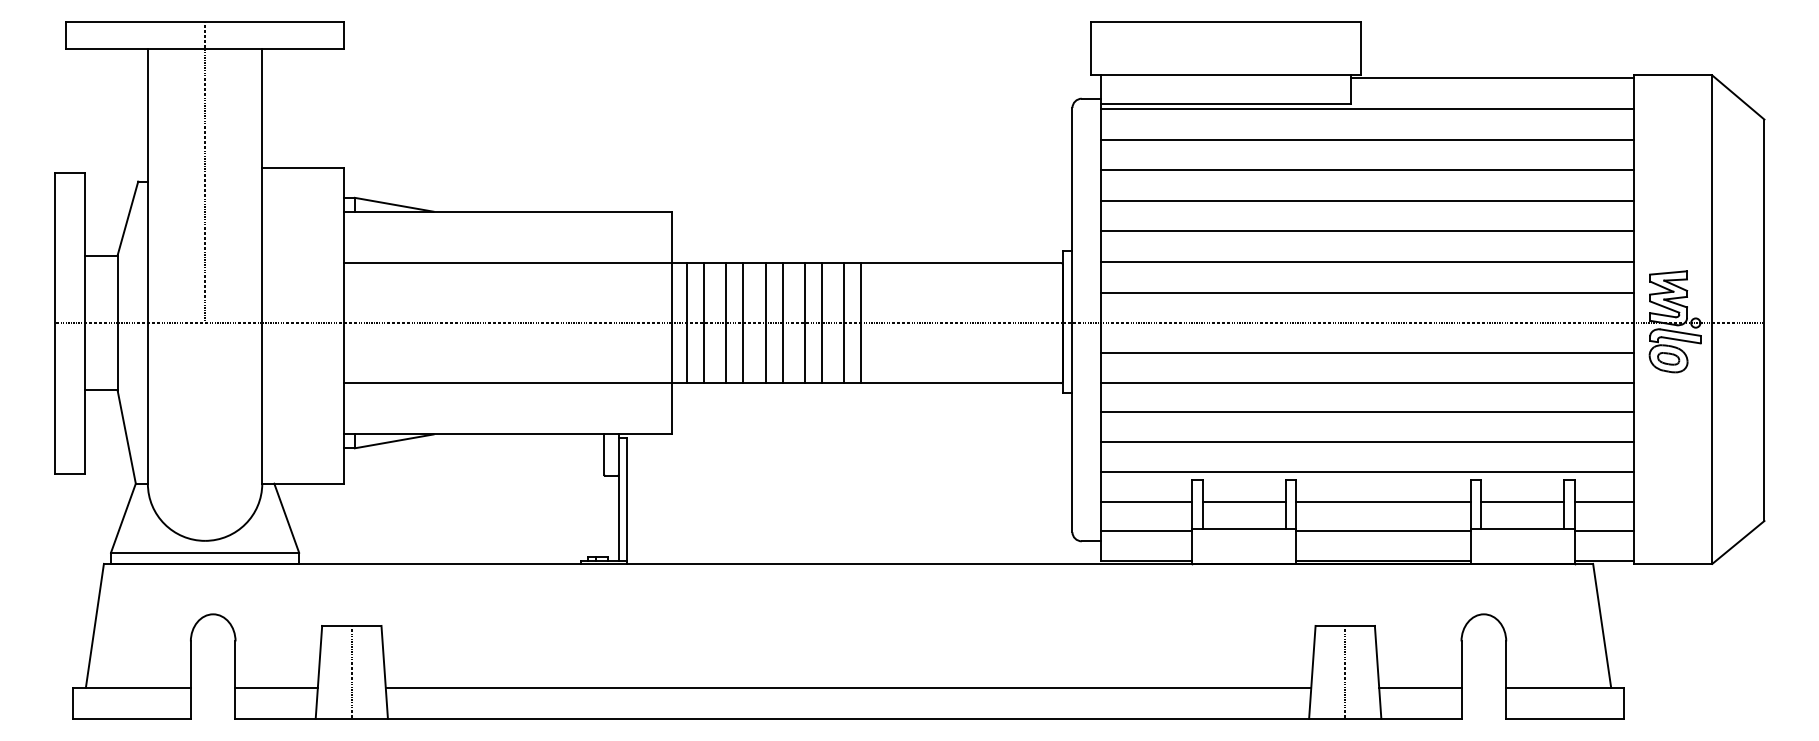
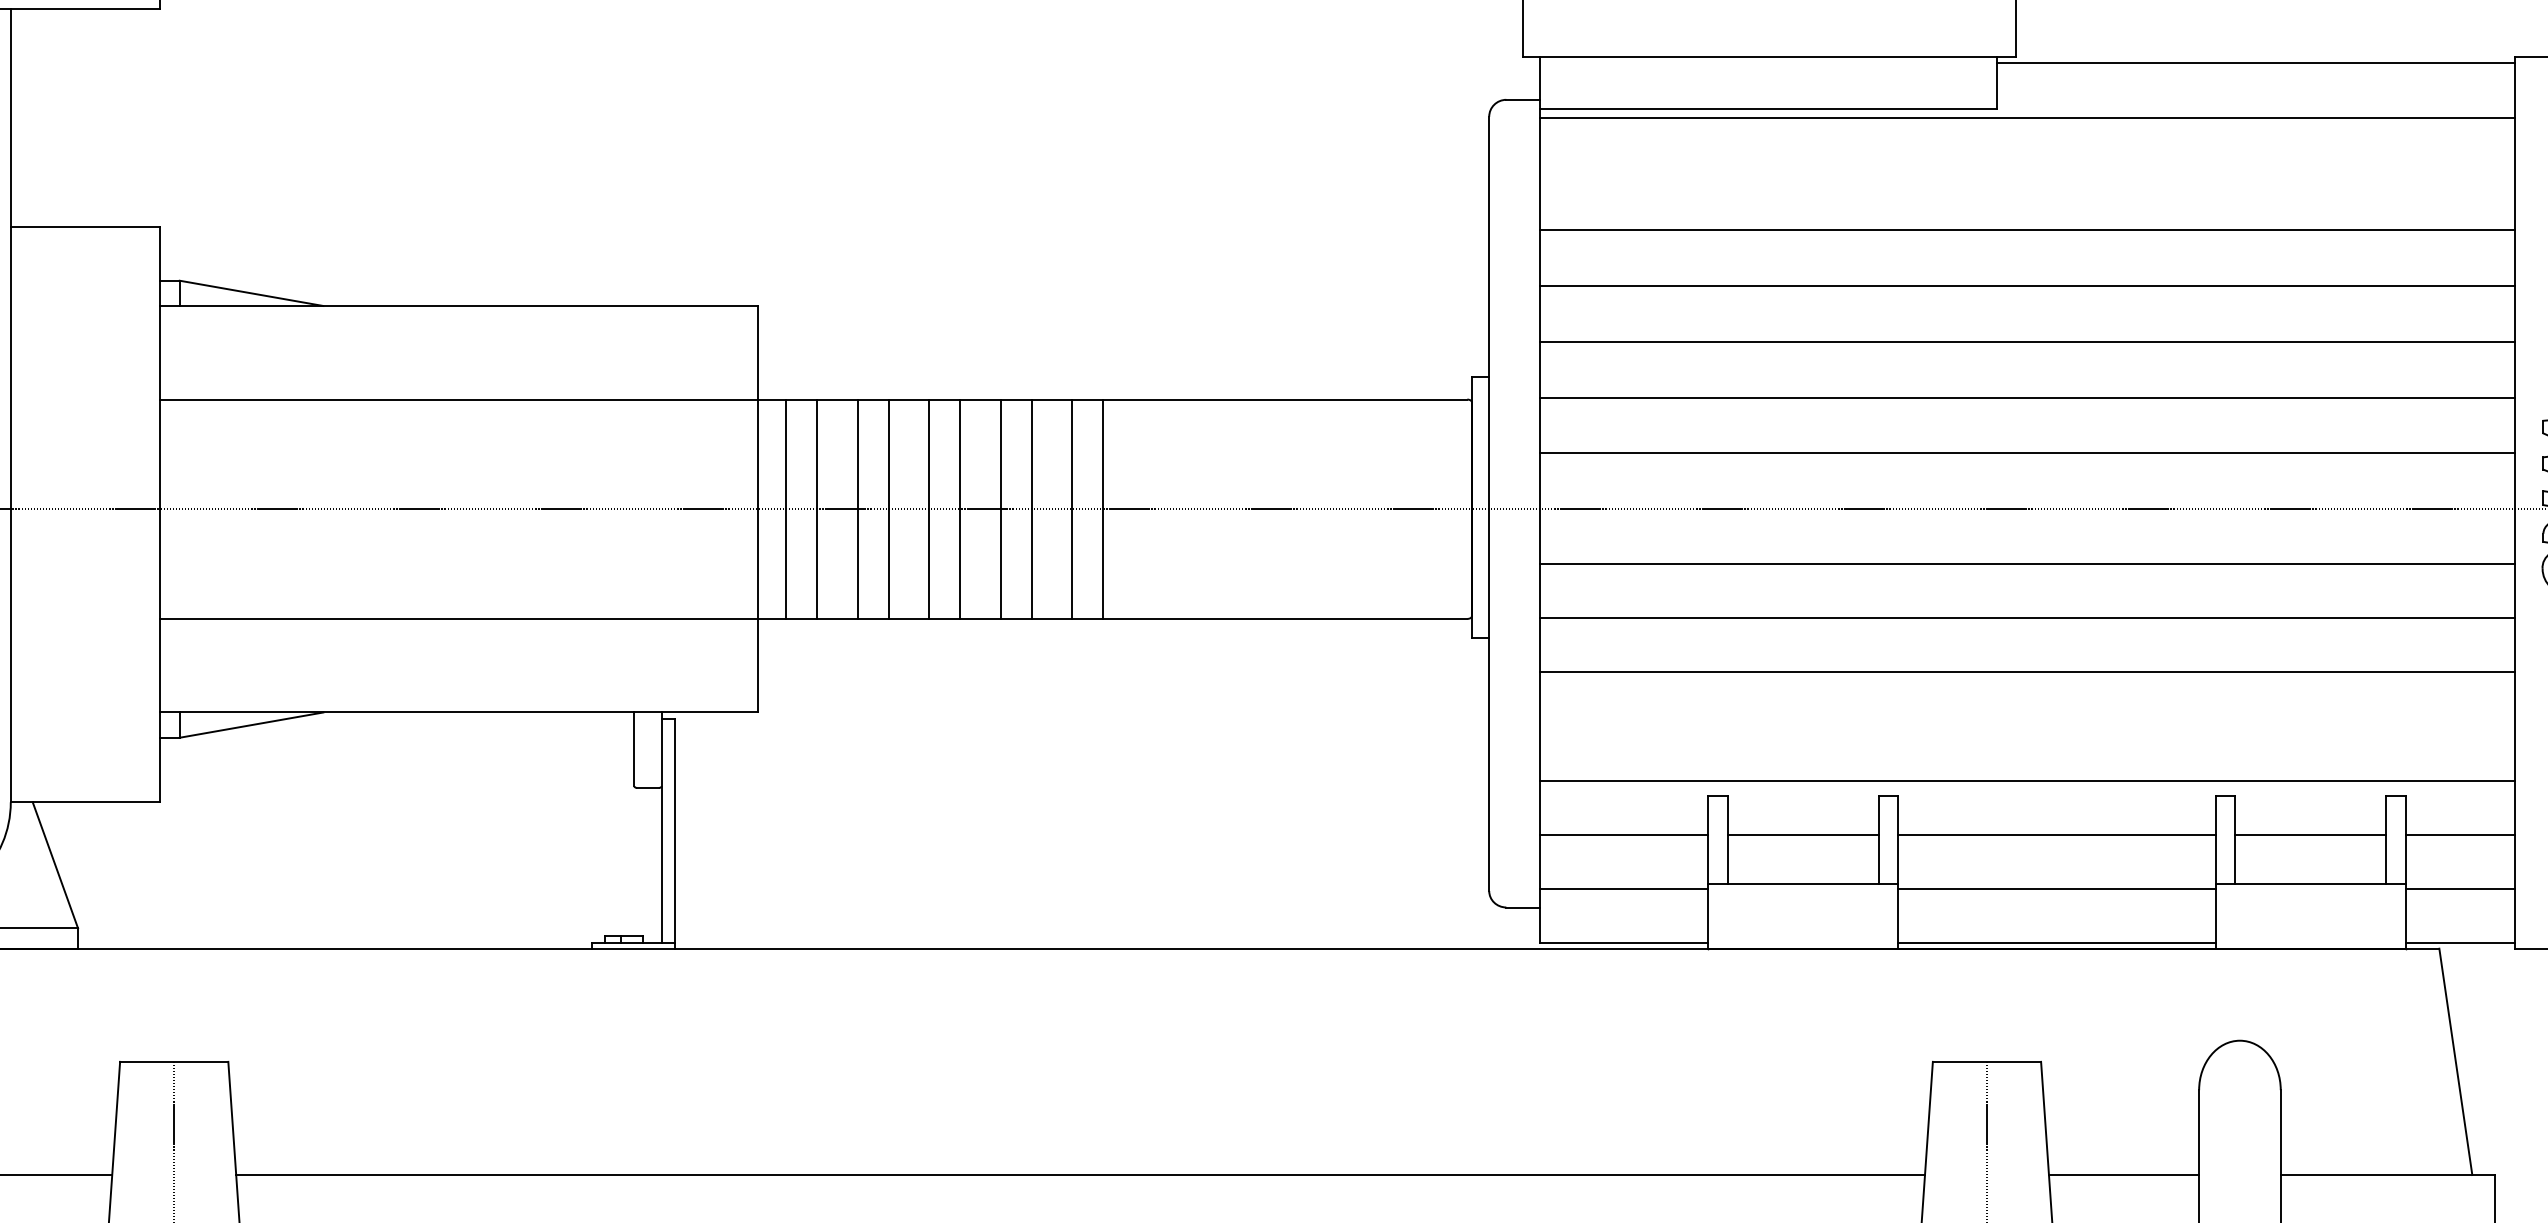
line: (1367, 139) -> (2027, 174), removed
line: (1367, 442) -> (2027, 727), removed

